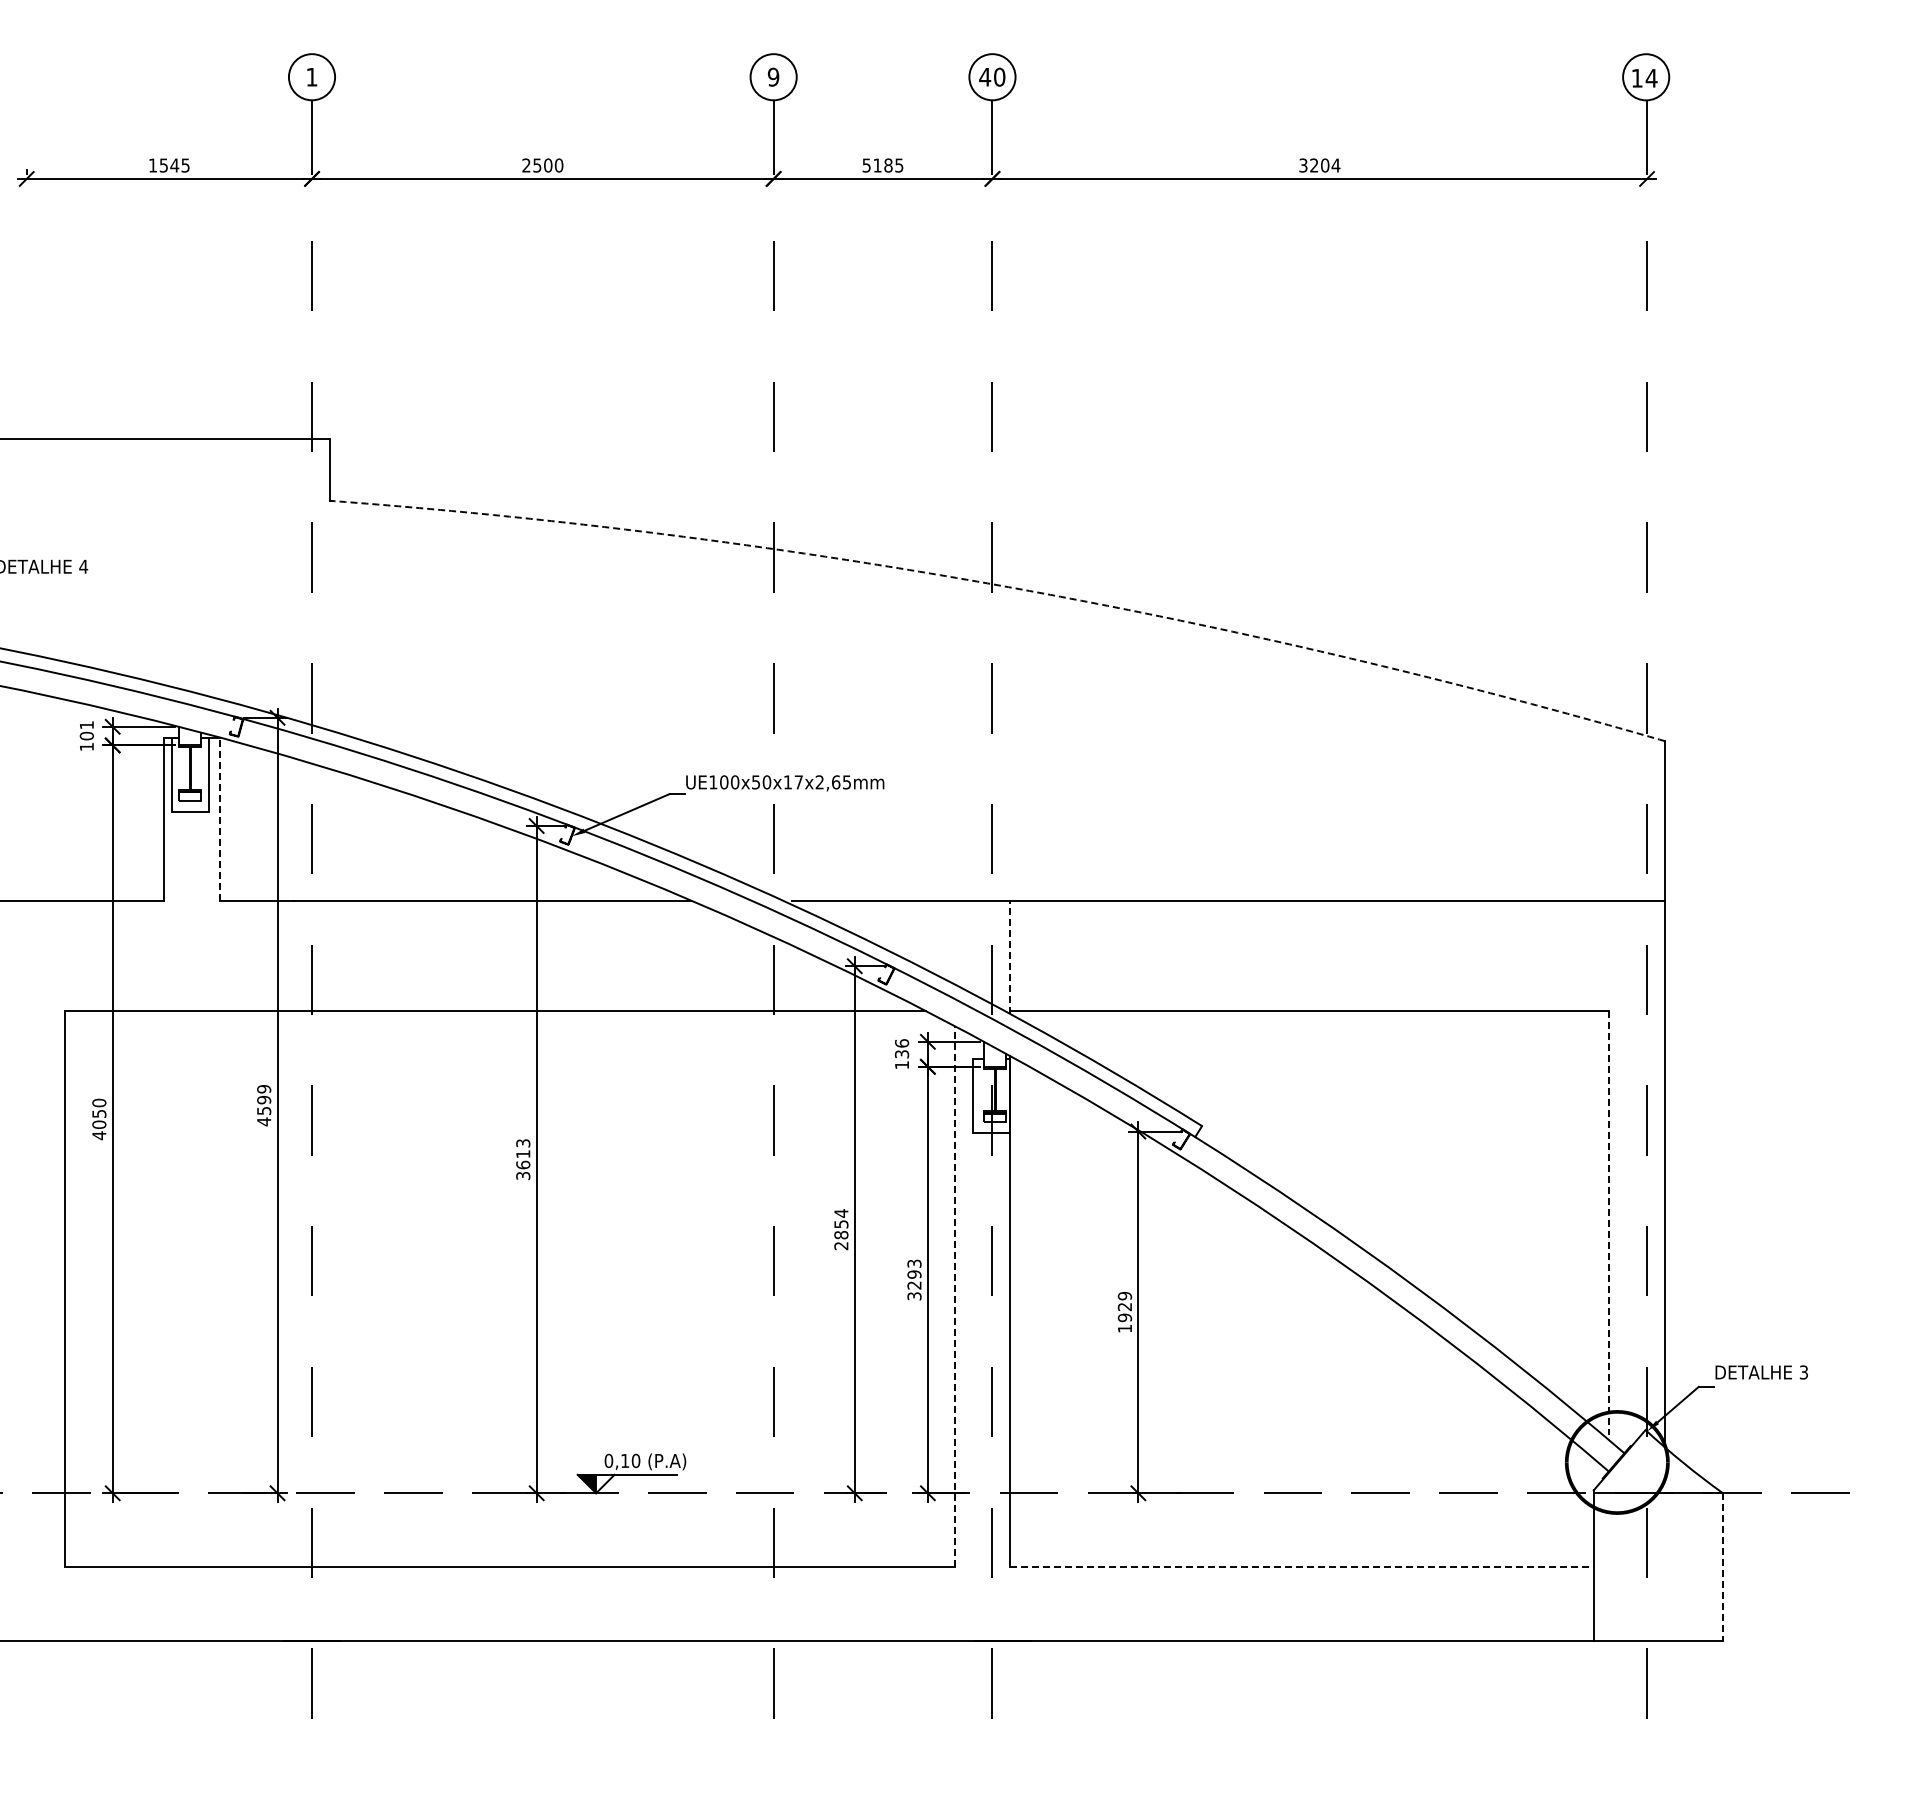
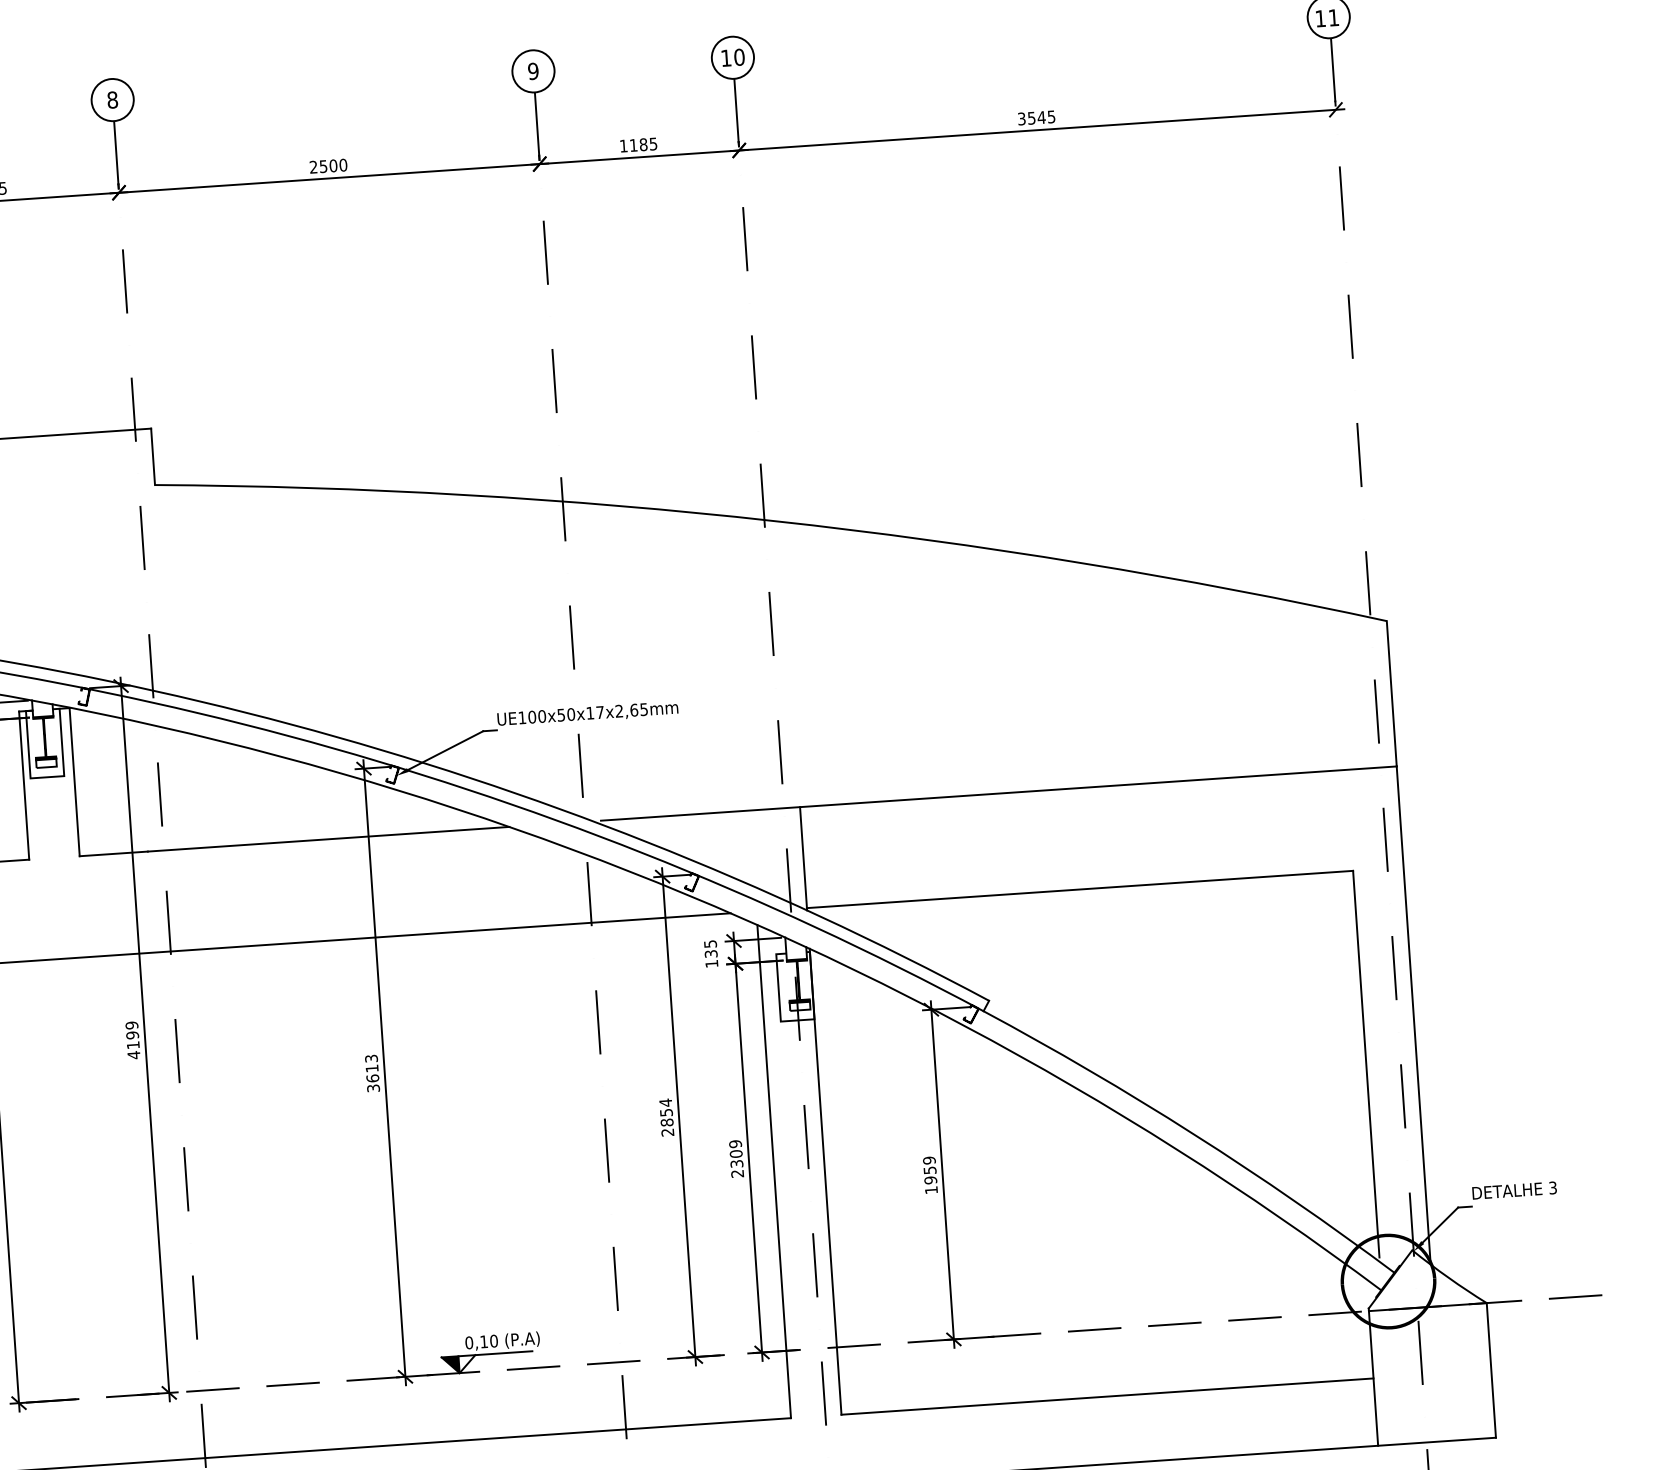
text: (311, 76) -> (112, 99), 1 -> 8
text: (985, 77) -> (726, 58), 40 -> 10
text: (1651, 78) -> (1333, 18), 14 -> 11
text: (866, 165) -> (623, 146), 5185 -> 1185
text: (1325, 165) -> (1041, 117), 3204 -> 3545
arc: (1003, 586) -> (774, 521), dashed -> solid
line: (219, 818) -> (74, 781), dashed -> solid
line: (1010, 957) -> (804, 859), dashed -> solid
text: (901, 1043) -> (710, 944), 136 -> 135
text: (264, 1110) -> (133, 1044), 4599 -> 4199
line: (1609, 1223) -> (1366, 1064), dashed -> solid
text: (914, 1279) -> (736, 1158), 3293 -> 2309
line: (954, 1296) -> (774, 1171), dashed -> solid
text: (1124, 1306) -> (929, 1170), 1929 -> 1959
line: (1301, 1567) -> (1107, 1396), dashed -> solid
line: (1722, 1567) -> (1490, 1370), dashed -> solid

